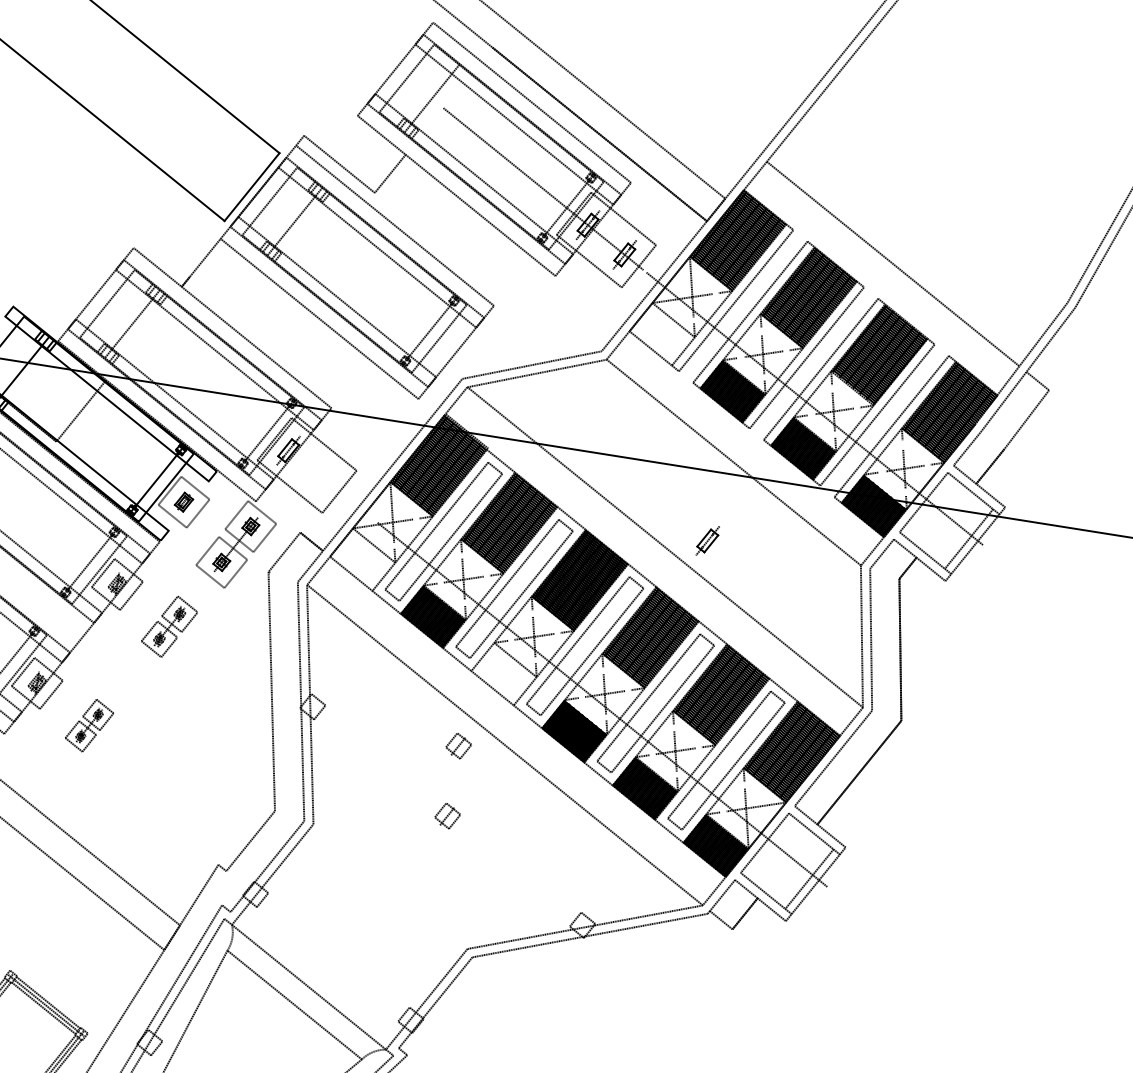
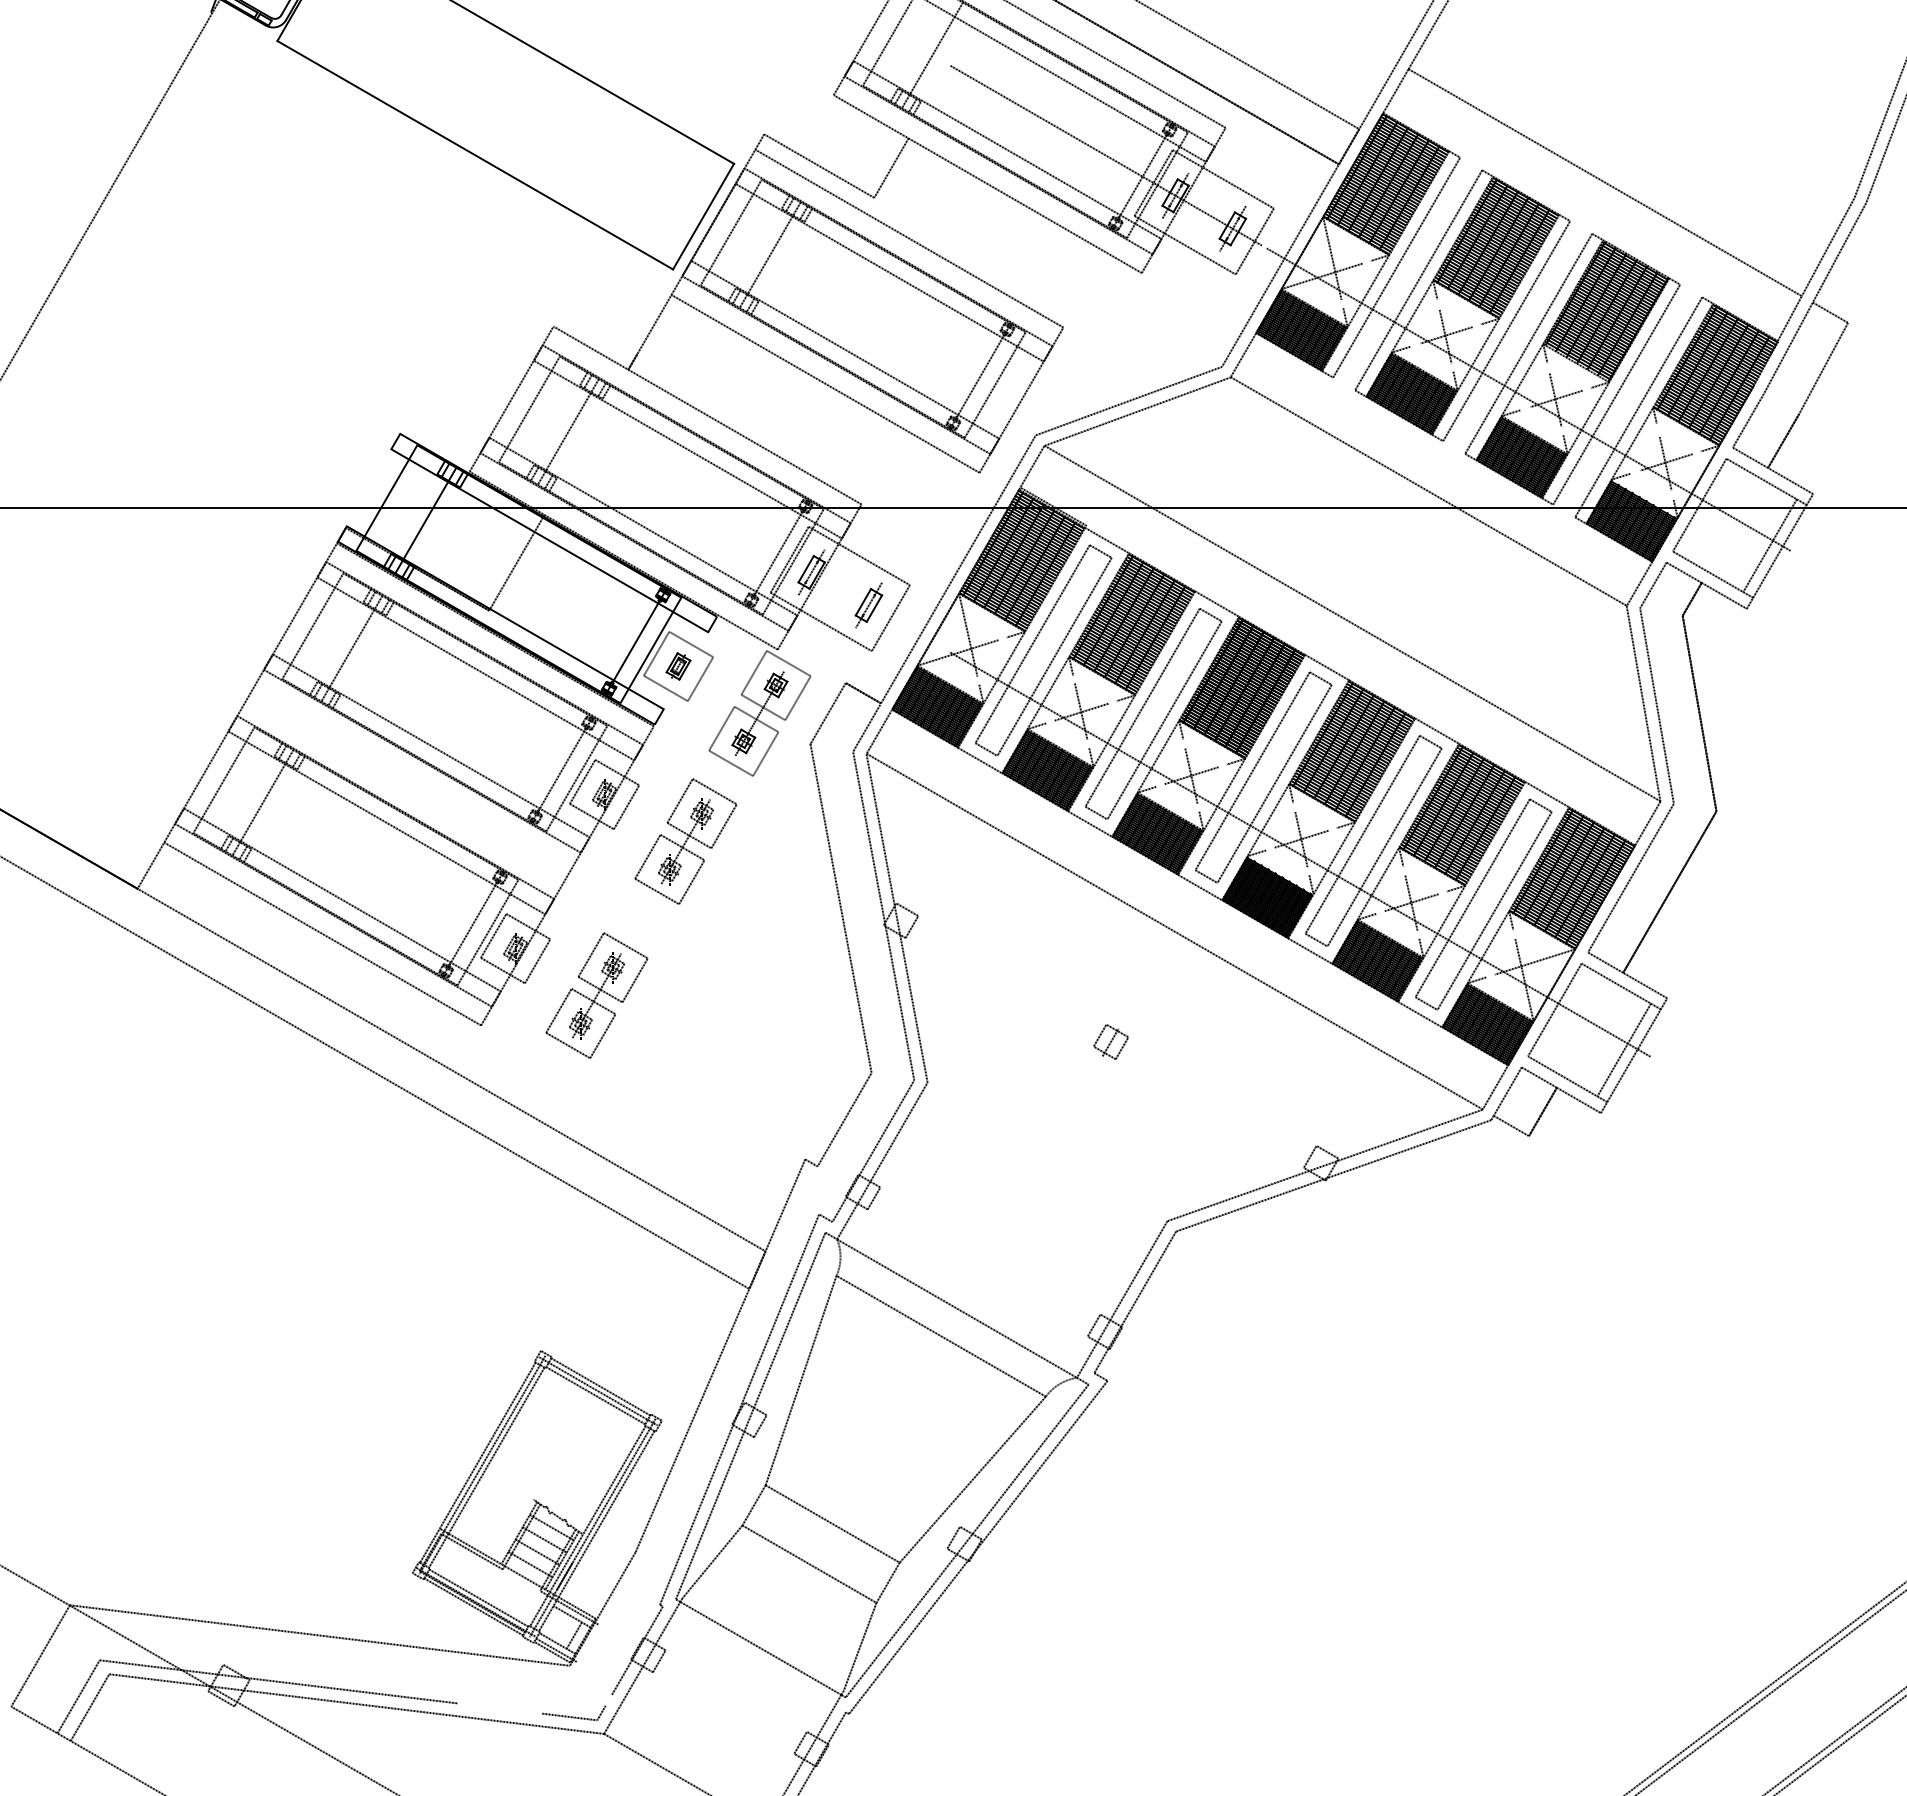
hatch: (662, 333) -> (1301, 329), added
part: (707, 540) -> (868, 605), moved
hatch: (362, 559) -> (937, 706), added
part: (169, 626) -> (685, 841), size x1.43
hatch: (503, 673) -> (1157, 833), added
part: (89, 725) -> (596, 995), size x1.67
part: (458, 745) -> (1110, 942), removed

